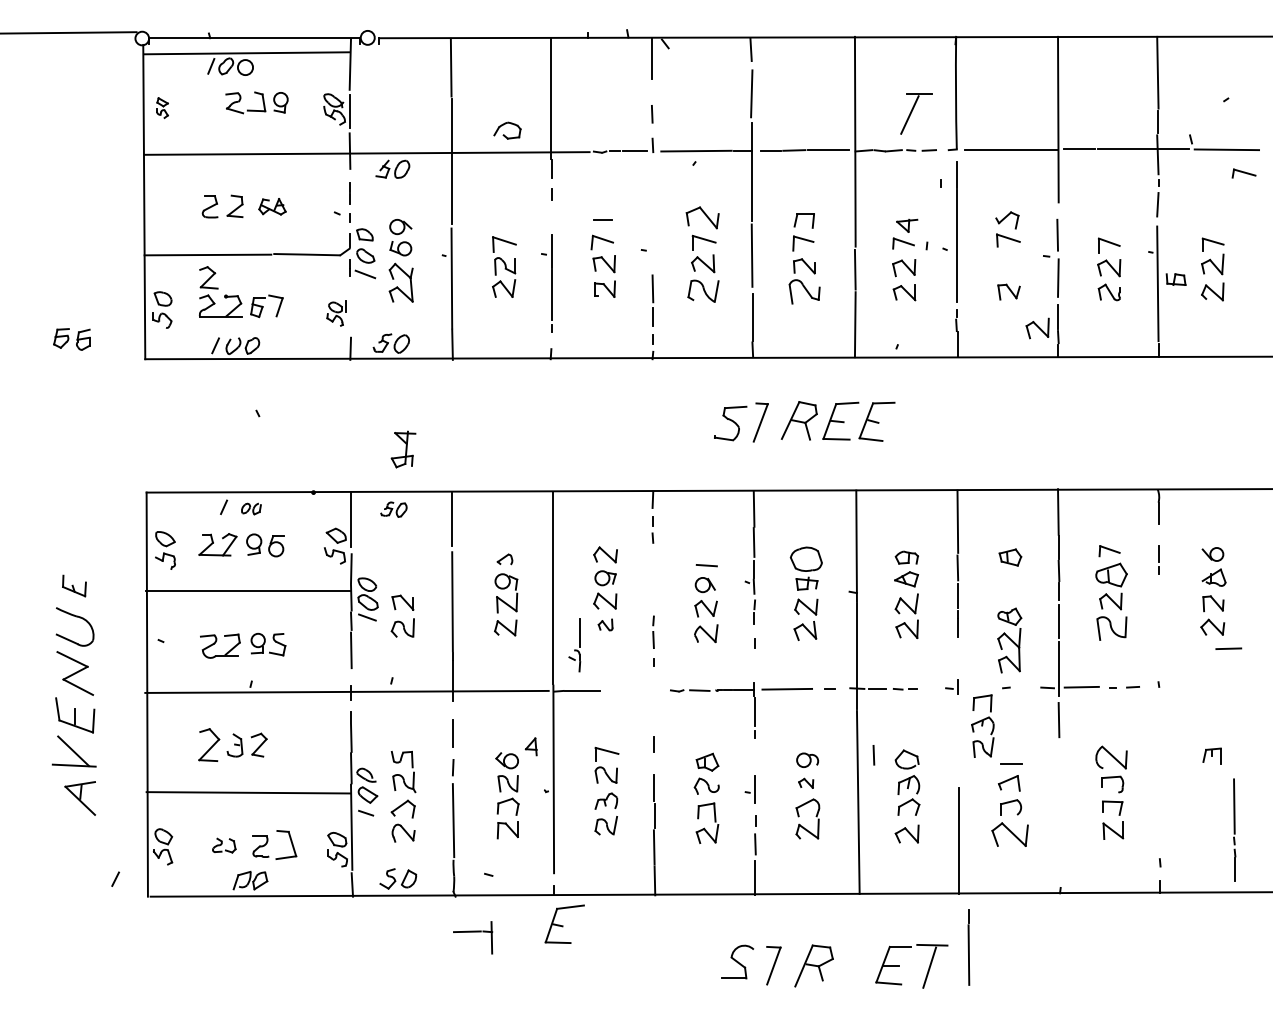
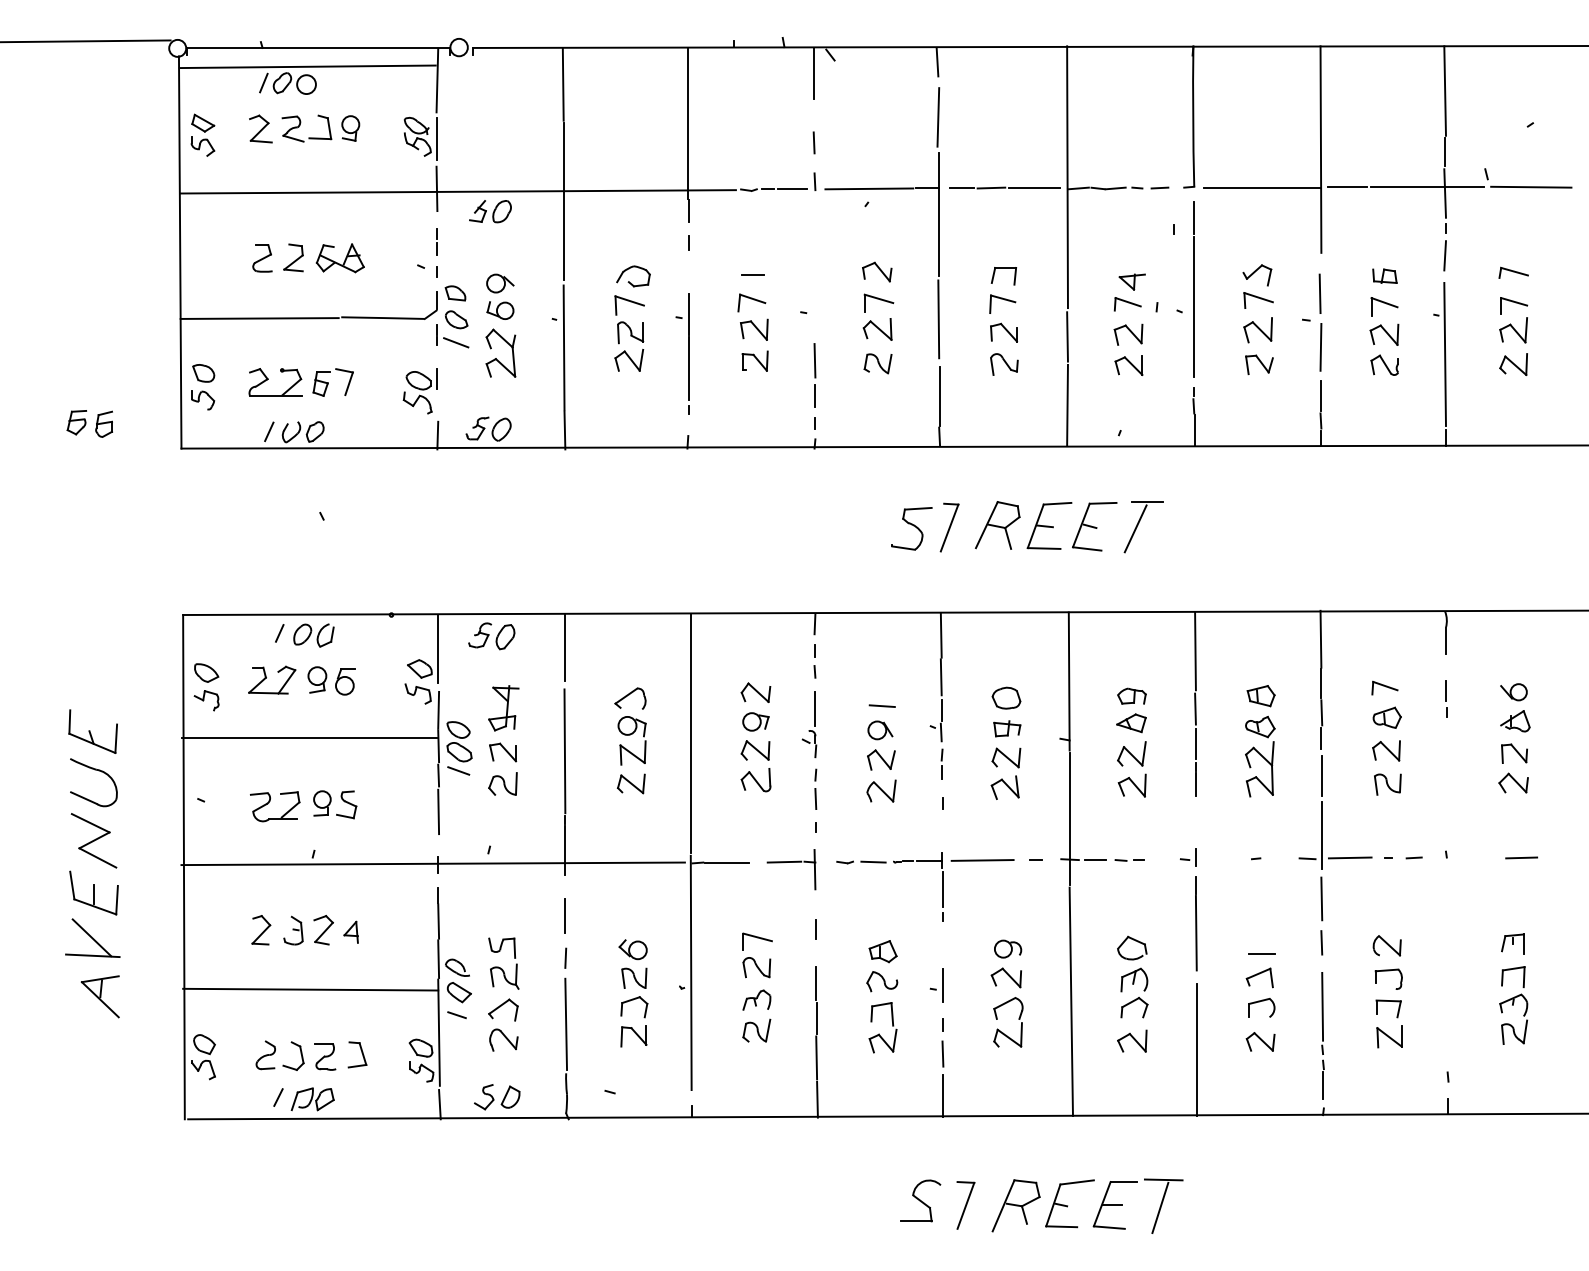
part: (162, 107) -> (202, 134), size x1.67
part: (916, 113) -> (1143, 527), moved
part: (504, 134) -> (629, 281), moved
part: (1243, 173) -> (1513, 272), moved
part: (271, 206) -> (339, 258), size x1.43
part: (703, 217) -> (877, 271), size x0.71
part: (208, 277) -> (260, 128), moved
part: (1175, 279) -> (1384, 275), moved
part: (703, 291) -> (877, 363), size x0.71
part: (804, 291) -> (1004, 364), size x0.71
part: (336, 313) -> (419, 391), size x1.43
part: (1037, 328) -> (1257, 330), moved
part: (403, 449) -> (503, 708), moved
part: (251, 509) -> (313, 635), size x1.67
part: (393, 509) -> (491, 636), size x1.43
part: (806, 558) -> (1006, 697), size x0.71
part: (505, 559) -> (630, 698), size x1.67
part: (1110, 574) -> (1386, 717), size x0.71
part: (73, 585) -> (92, 731), size x1.67
part: (605, 625) -> (755, 780), size x1.67
part: (1111, 628) -> (1387, 784), size x0.71
part: (1009, 640) -> (1260, 756), moved
part: (574, 645) -> (809, 724), moved
line: (1228, 648) -> (1521, 857), moved
part: (982, 726) -> (1513, 1005), moved
part: (209, 745) -> (261, 930), size x0.71
part: (530, 746) -> (350, 931), moved
line: (873, 754) -> (1321, 942), moved
part: (1110, 757) -> (1386, 945), size x0.71
part: (805, 783) -> (1005, 977), size x1.67
line: (1234, 829) -> (1322, 1035), moved
part: (1009, 834) -> (1260, 1041), size x0.62
part: (286, 844) -> (357, 1054), size x0.71
part: (223, 845) -> (279, 1055), size x1.67
line: (115, 879) -> (278, 1097), moved
part: (564, 924) -> (1069, 1203), moved
part: (473, 932) -> (791, 862), moved
line: (969, 947) -> (1196, 923), moved

